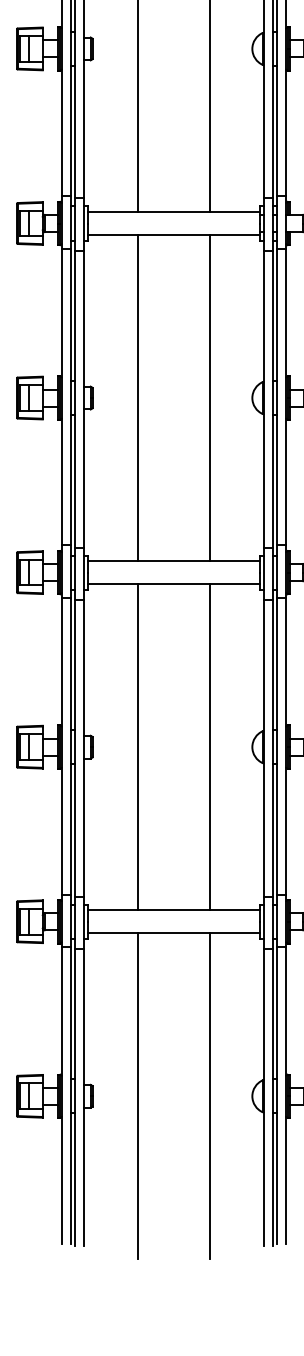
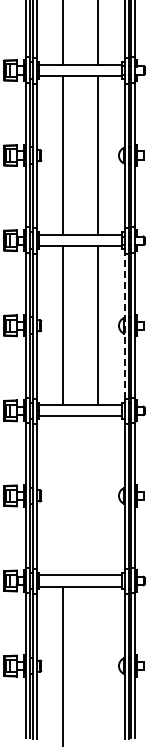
line: (263, 397) -> (124, 325), solid -> dashed
line: (138, 746) -> (63, 495), removed
line: (210, 746) -> (98, 495), removed
line: (210, 1095) -> (98, 665), removed

